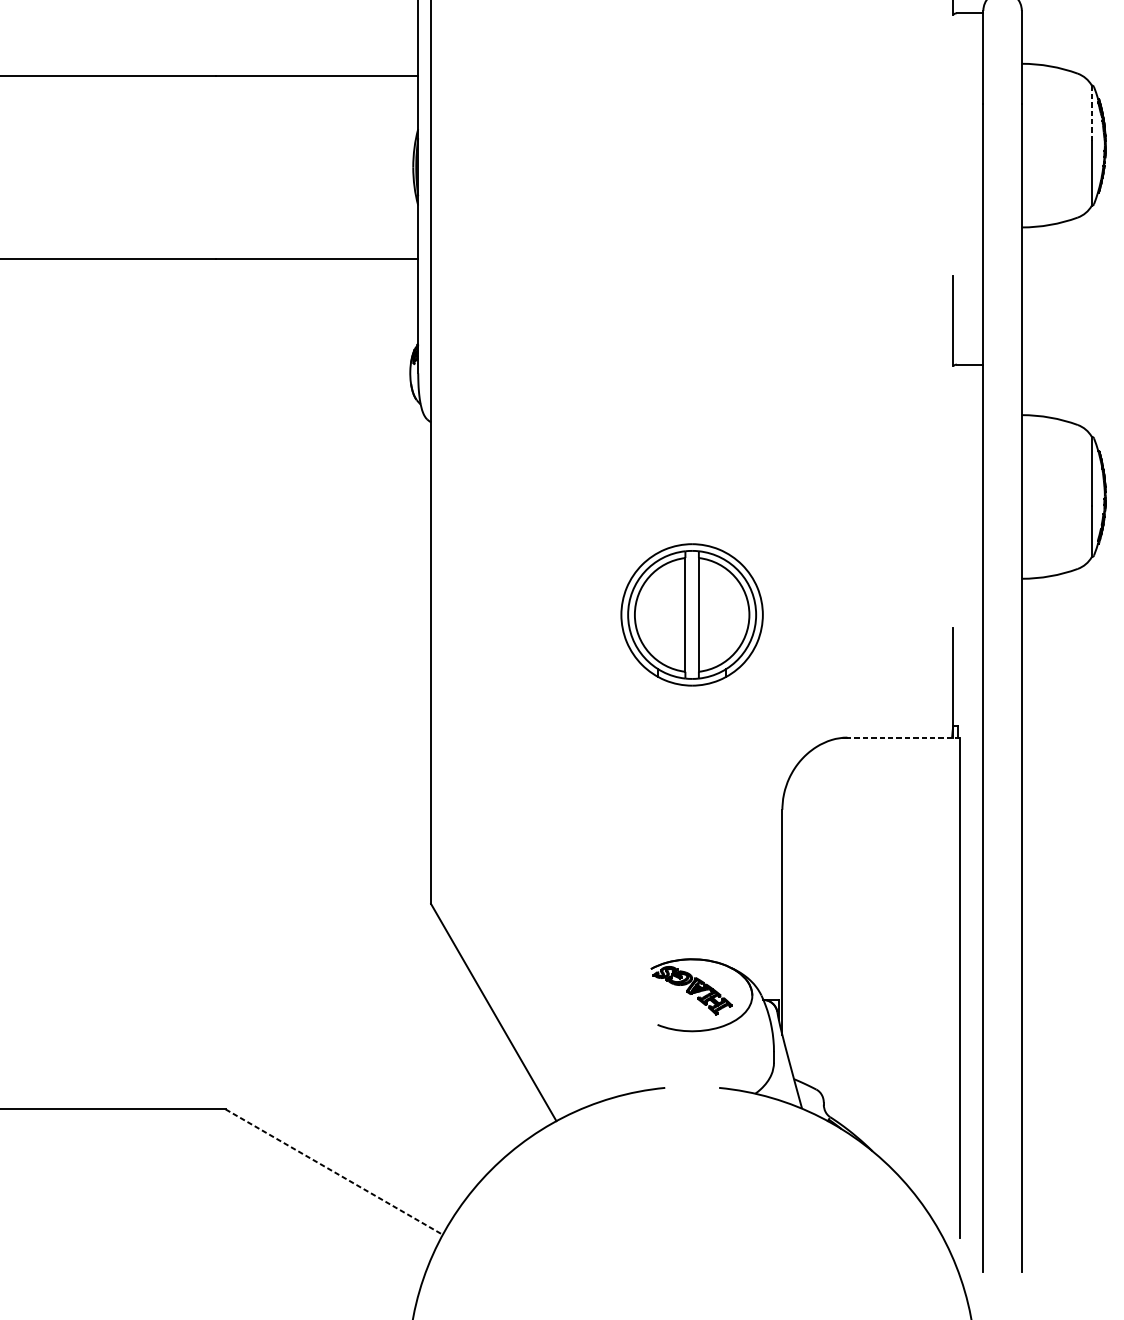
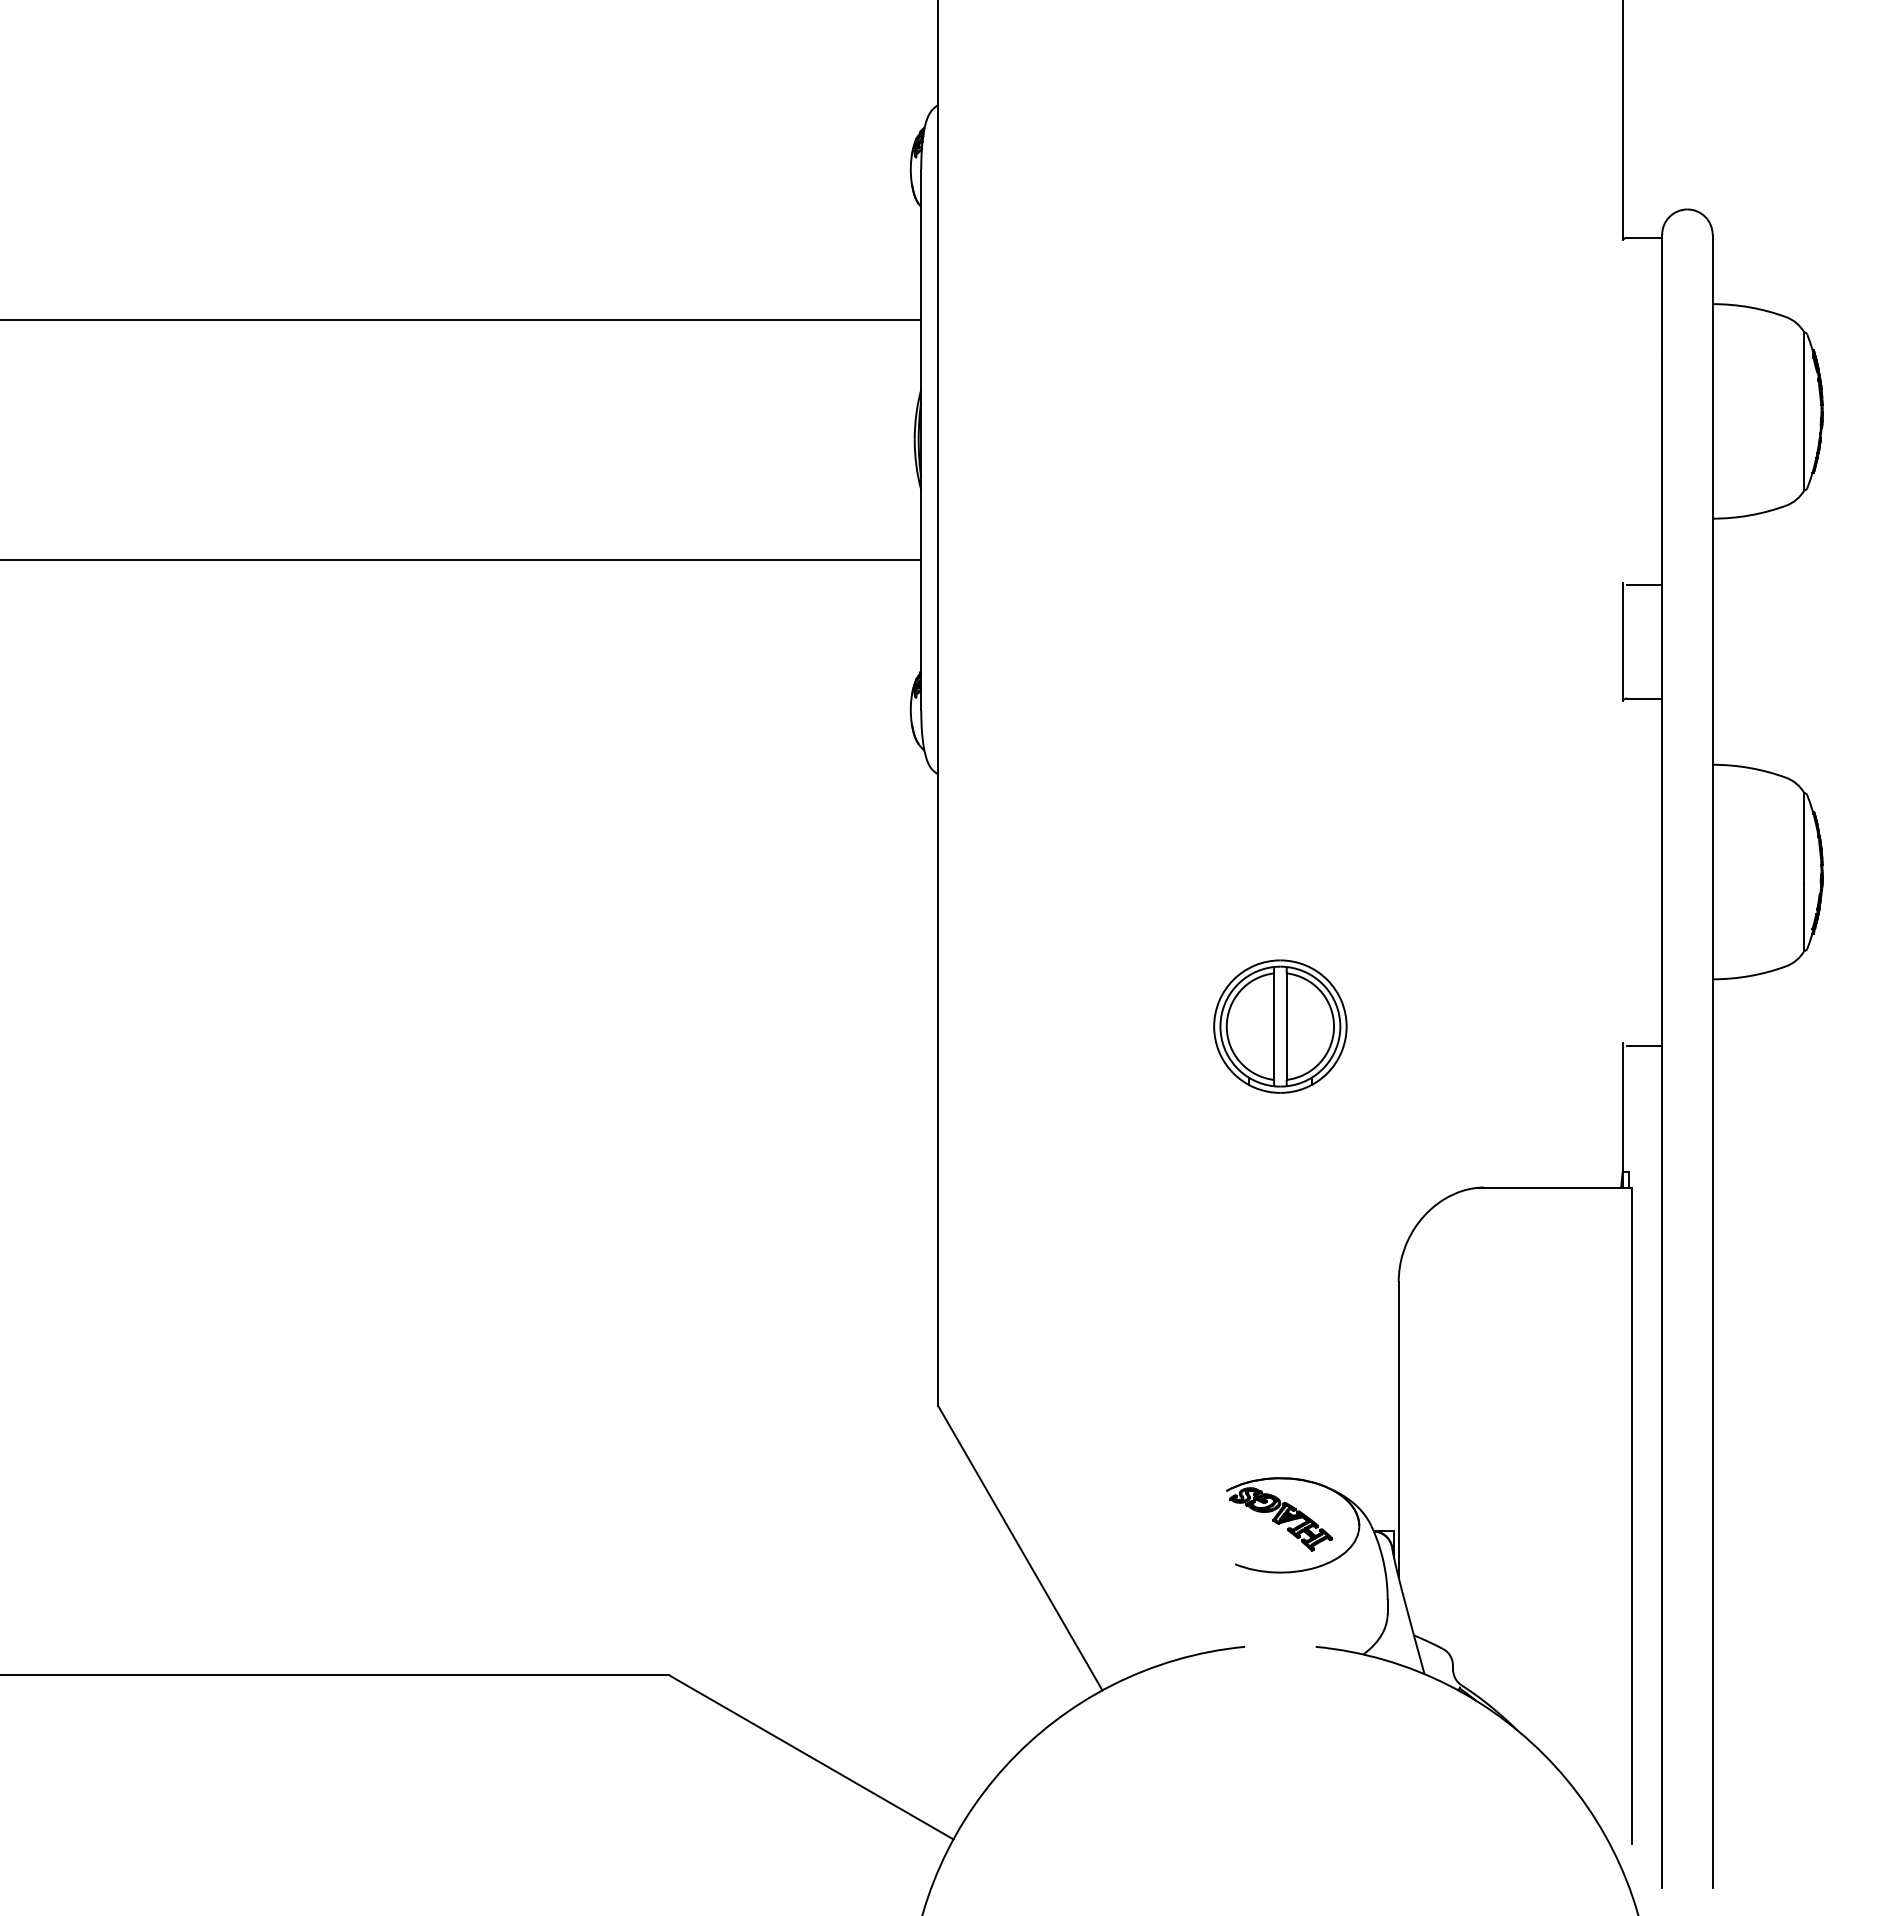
line: (1091, 113) -> (1804, 369), dashed -> solid
line: (969, 277) -> (1644, 584), added
part: (692, 614) -> (1280, 1026), size x0.71
line: (969, 629) -> (1644, 1045), added
line: (903, 737) -> (1557, 1187), dashed -> solid
line: (334, 1172) -> (811, 1757), dashed -> solid

